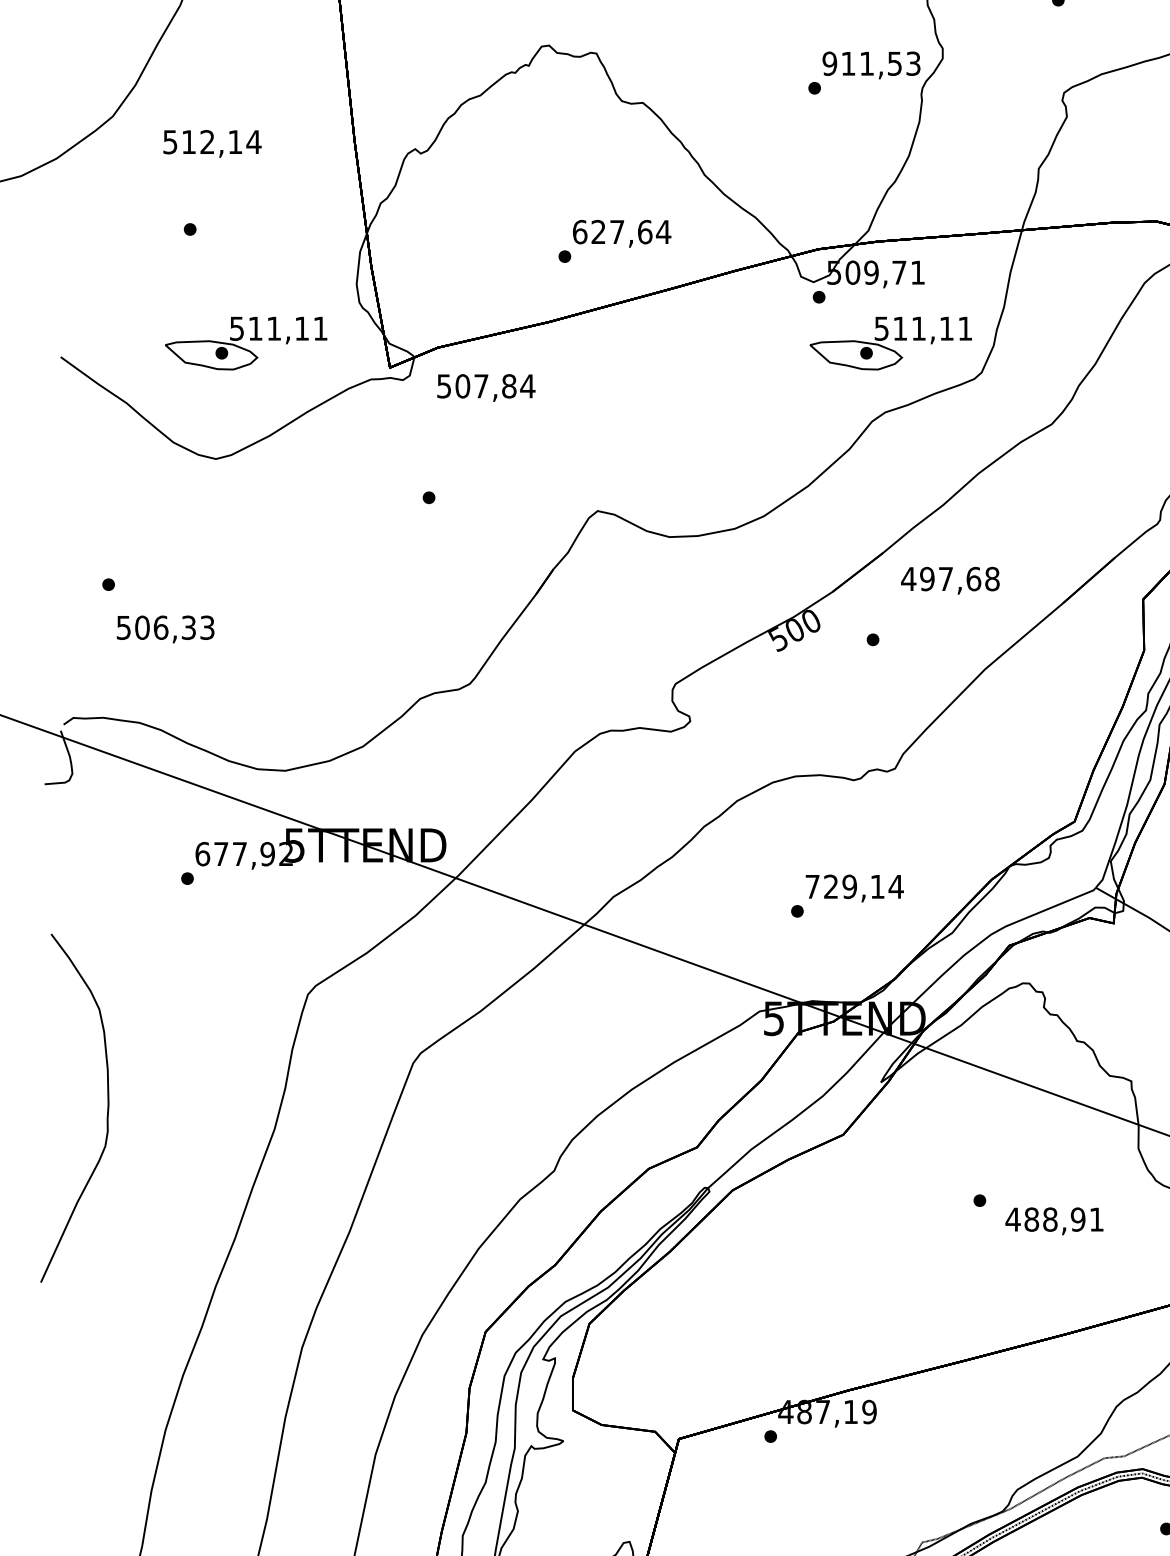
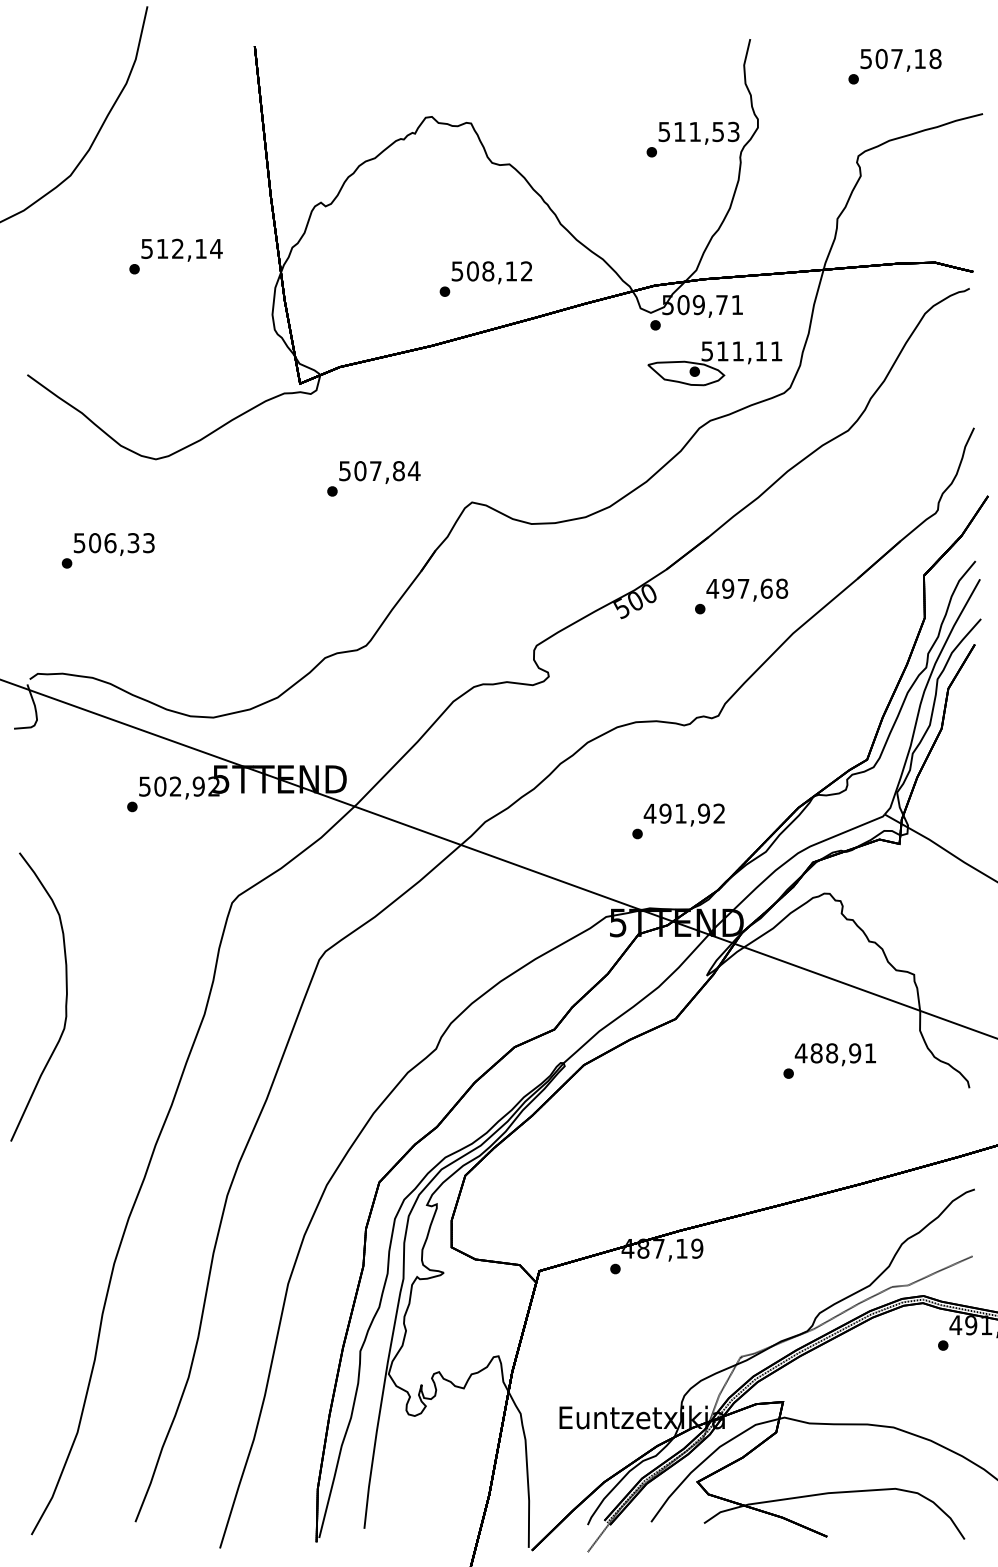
text: (829, 63) -> (664, 131), 911,53 -> 511,53
text: (211, 142) -> (181, 249), moved
text: (622, 232) -> (492, 271), 627,64 -> 508,12
part: (245, 343) -> (180, 363), removed
text: (485, 387) -> (379, 472), moved
text: (950, 579) -> (747, 589), moved
text: (164, 629) -> (113, 544), moved
text: (221, 853) -> (160, 786), 677,92 -> 502,92
text: (854, 886) -> (684, 813), 729,14 -> 491,92
text: (1053, 1221) -> (834, 1054), moved

